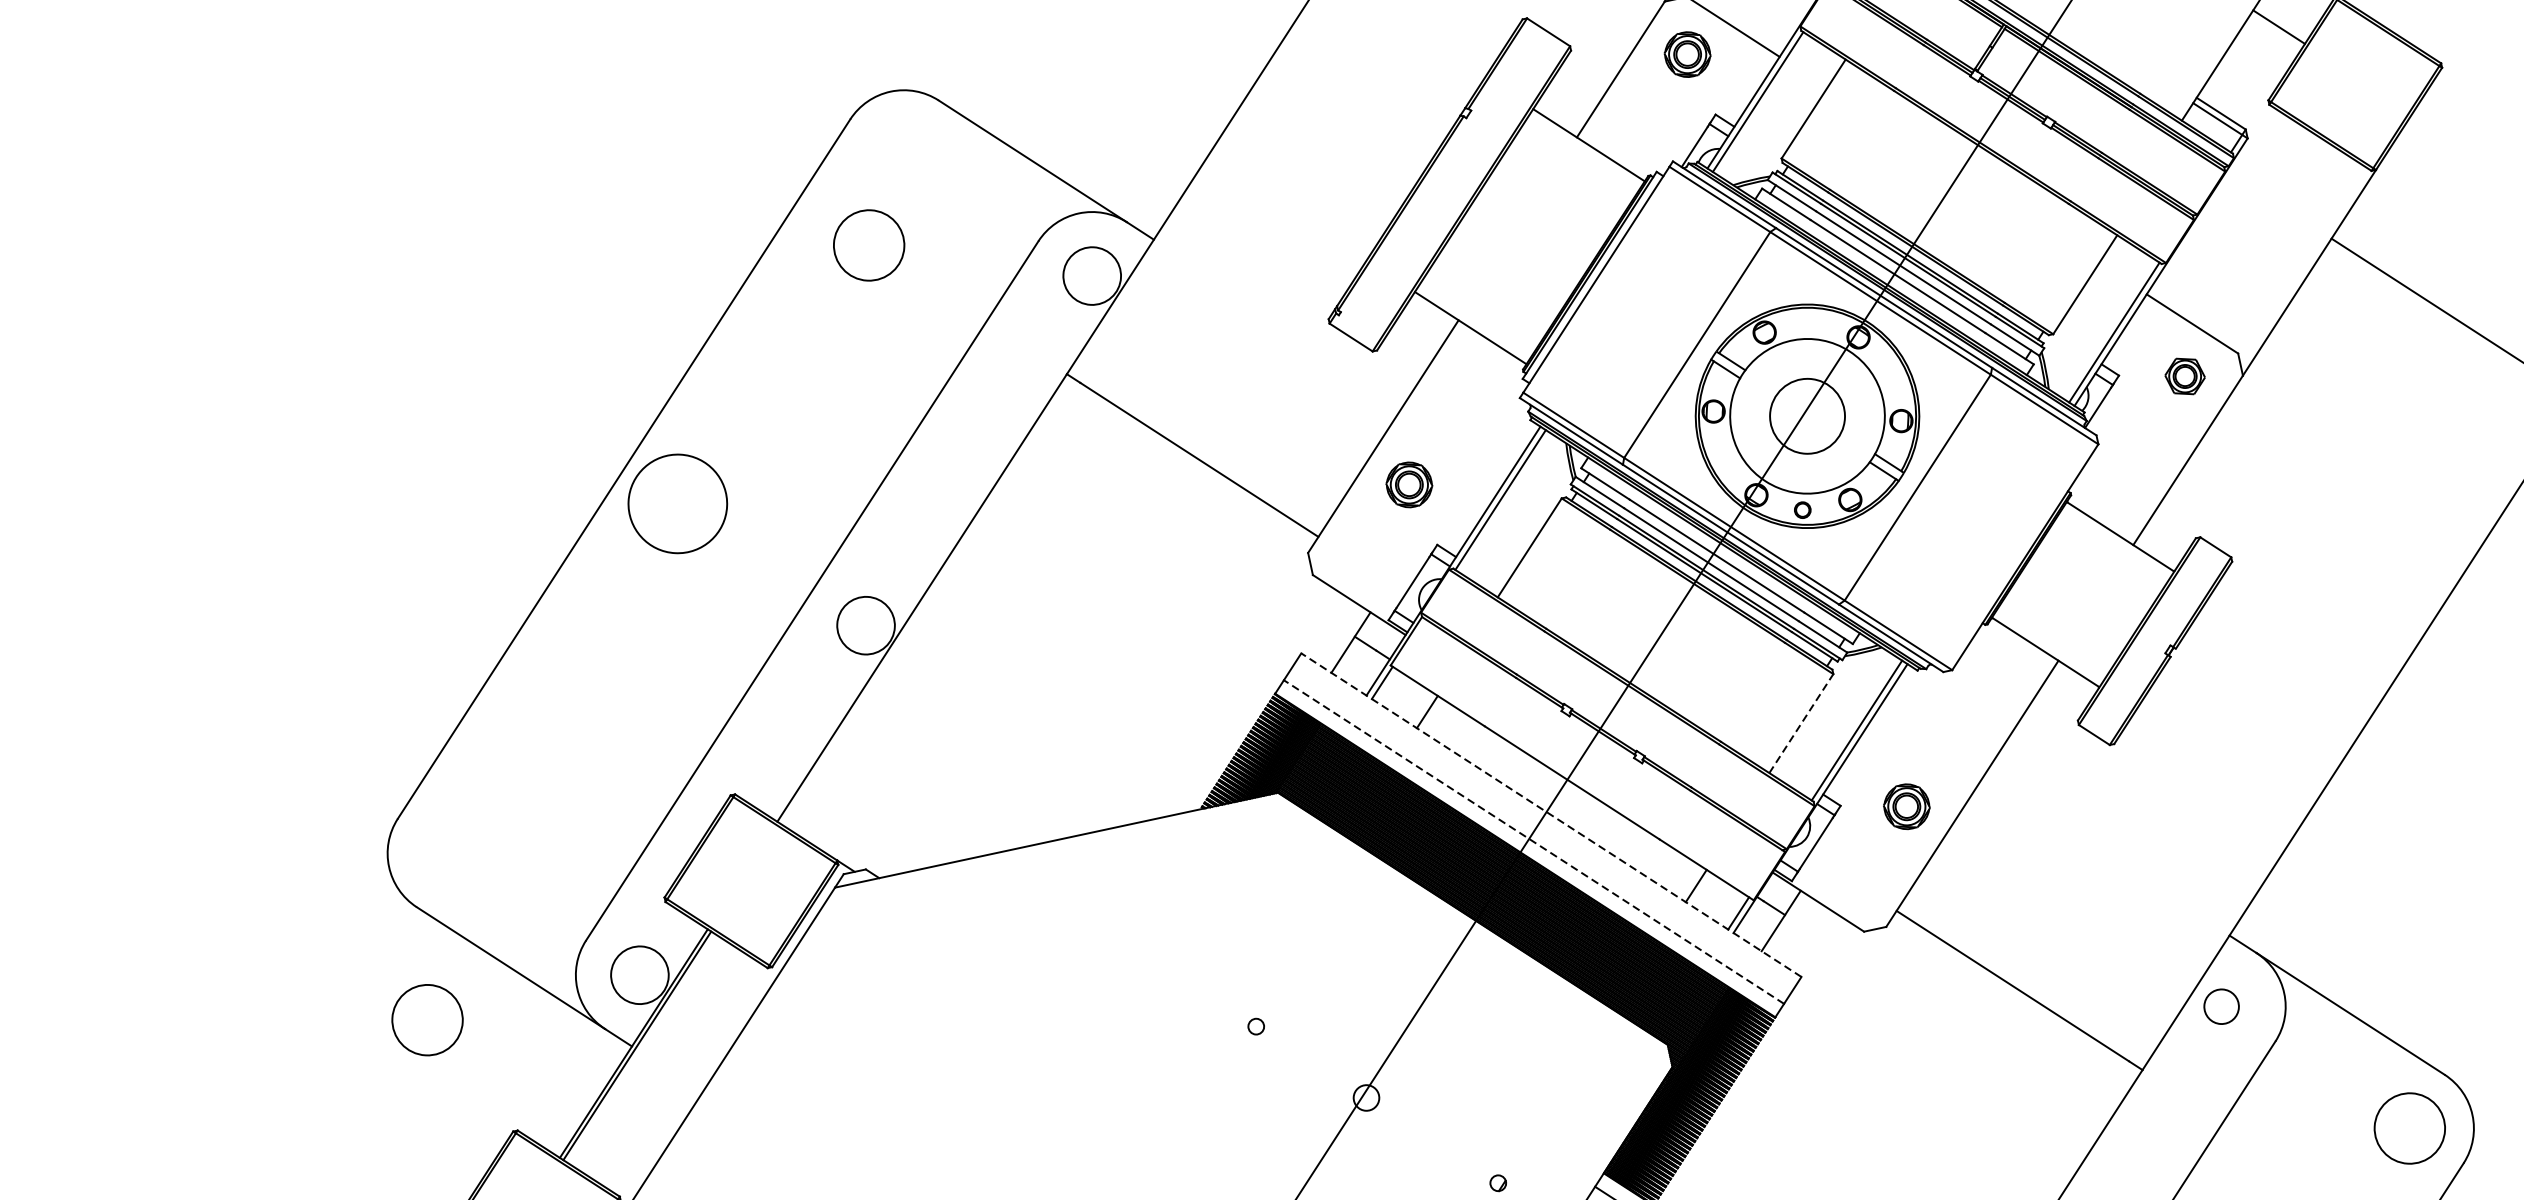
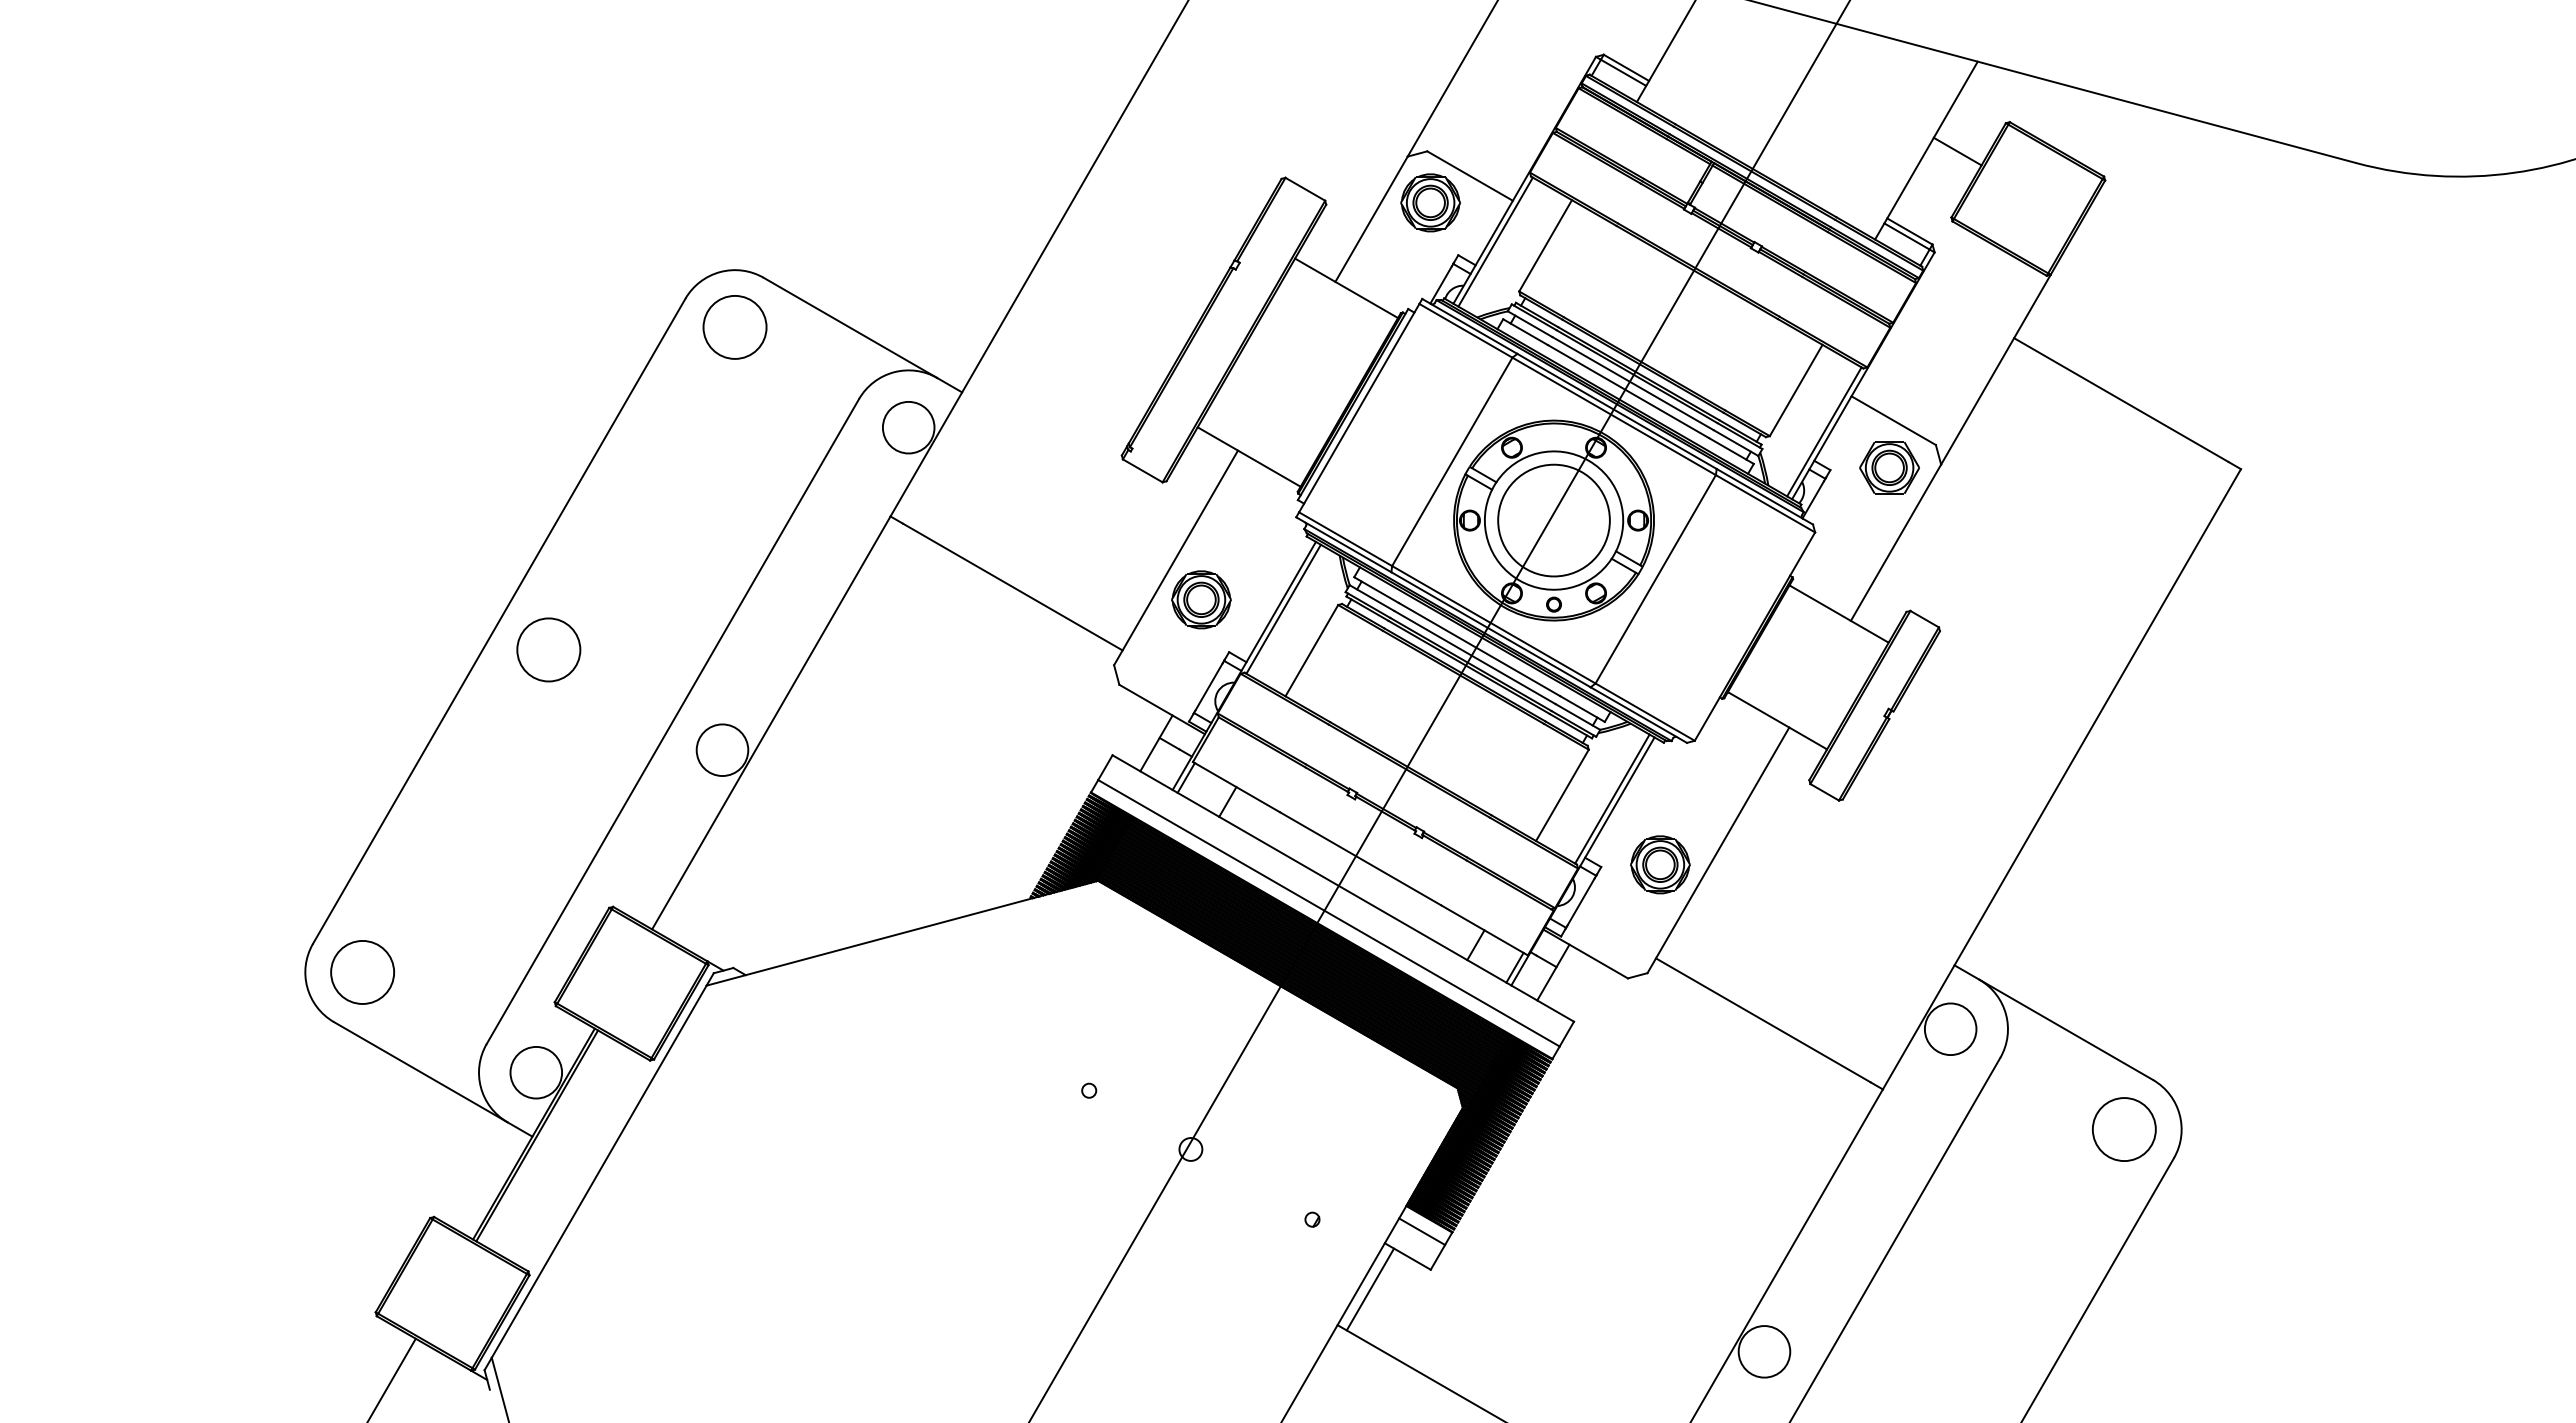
part: (1687, 54) -> (1430, 202), size x1.43
circle: (868, 245) -> (734, 327), moved
part: (2185, 376) -> (1889, 467), size x1.67
circle: (1806, 416) -> (1553, 520), size x1.67
part: (1409, 484) -> (1201, 599), size x1.43
circle: (677, 503) -> (548, 649), size x0.71
line: (1801, 723) -> (1562, 795), dashed -> solid
part: (1906, 806) -> (1660, 864), size x1.43
line: (1550, 815) -> (1342, 888), dashed -> solid
line: (1533, 842) -> (1328, 913), dashed -> solid
circle: (2221, 1006) -> (1950, 1029), size x1.67
circle: (427, 1020) -> (362, 972), moved

